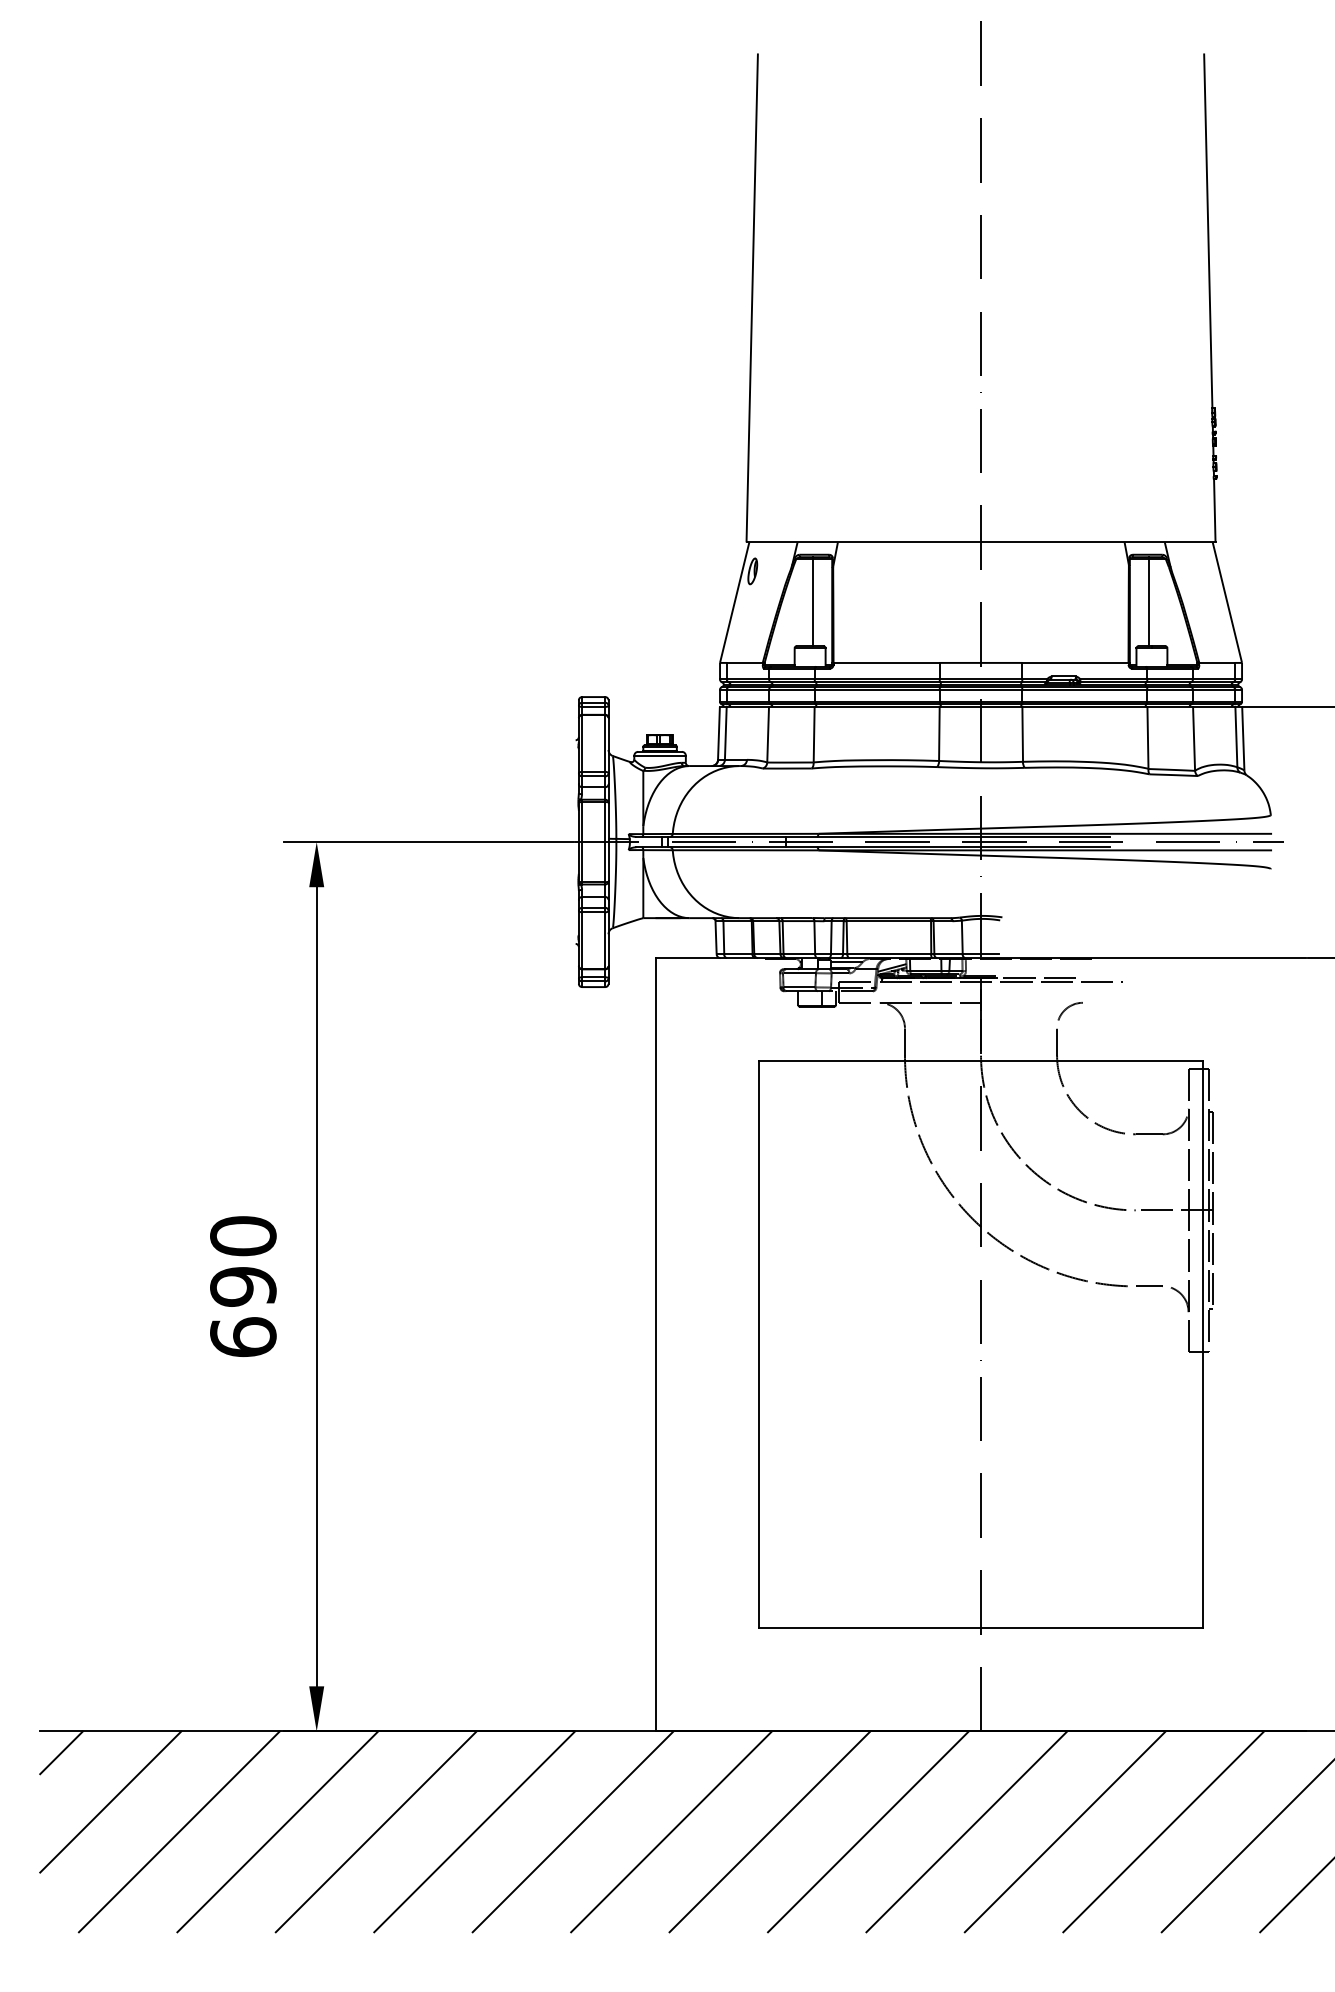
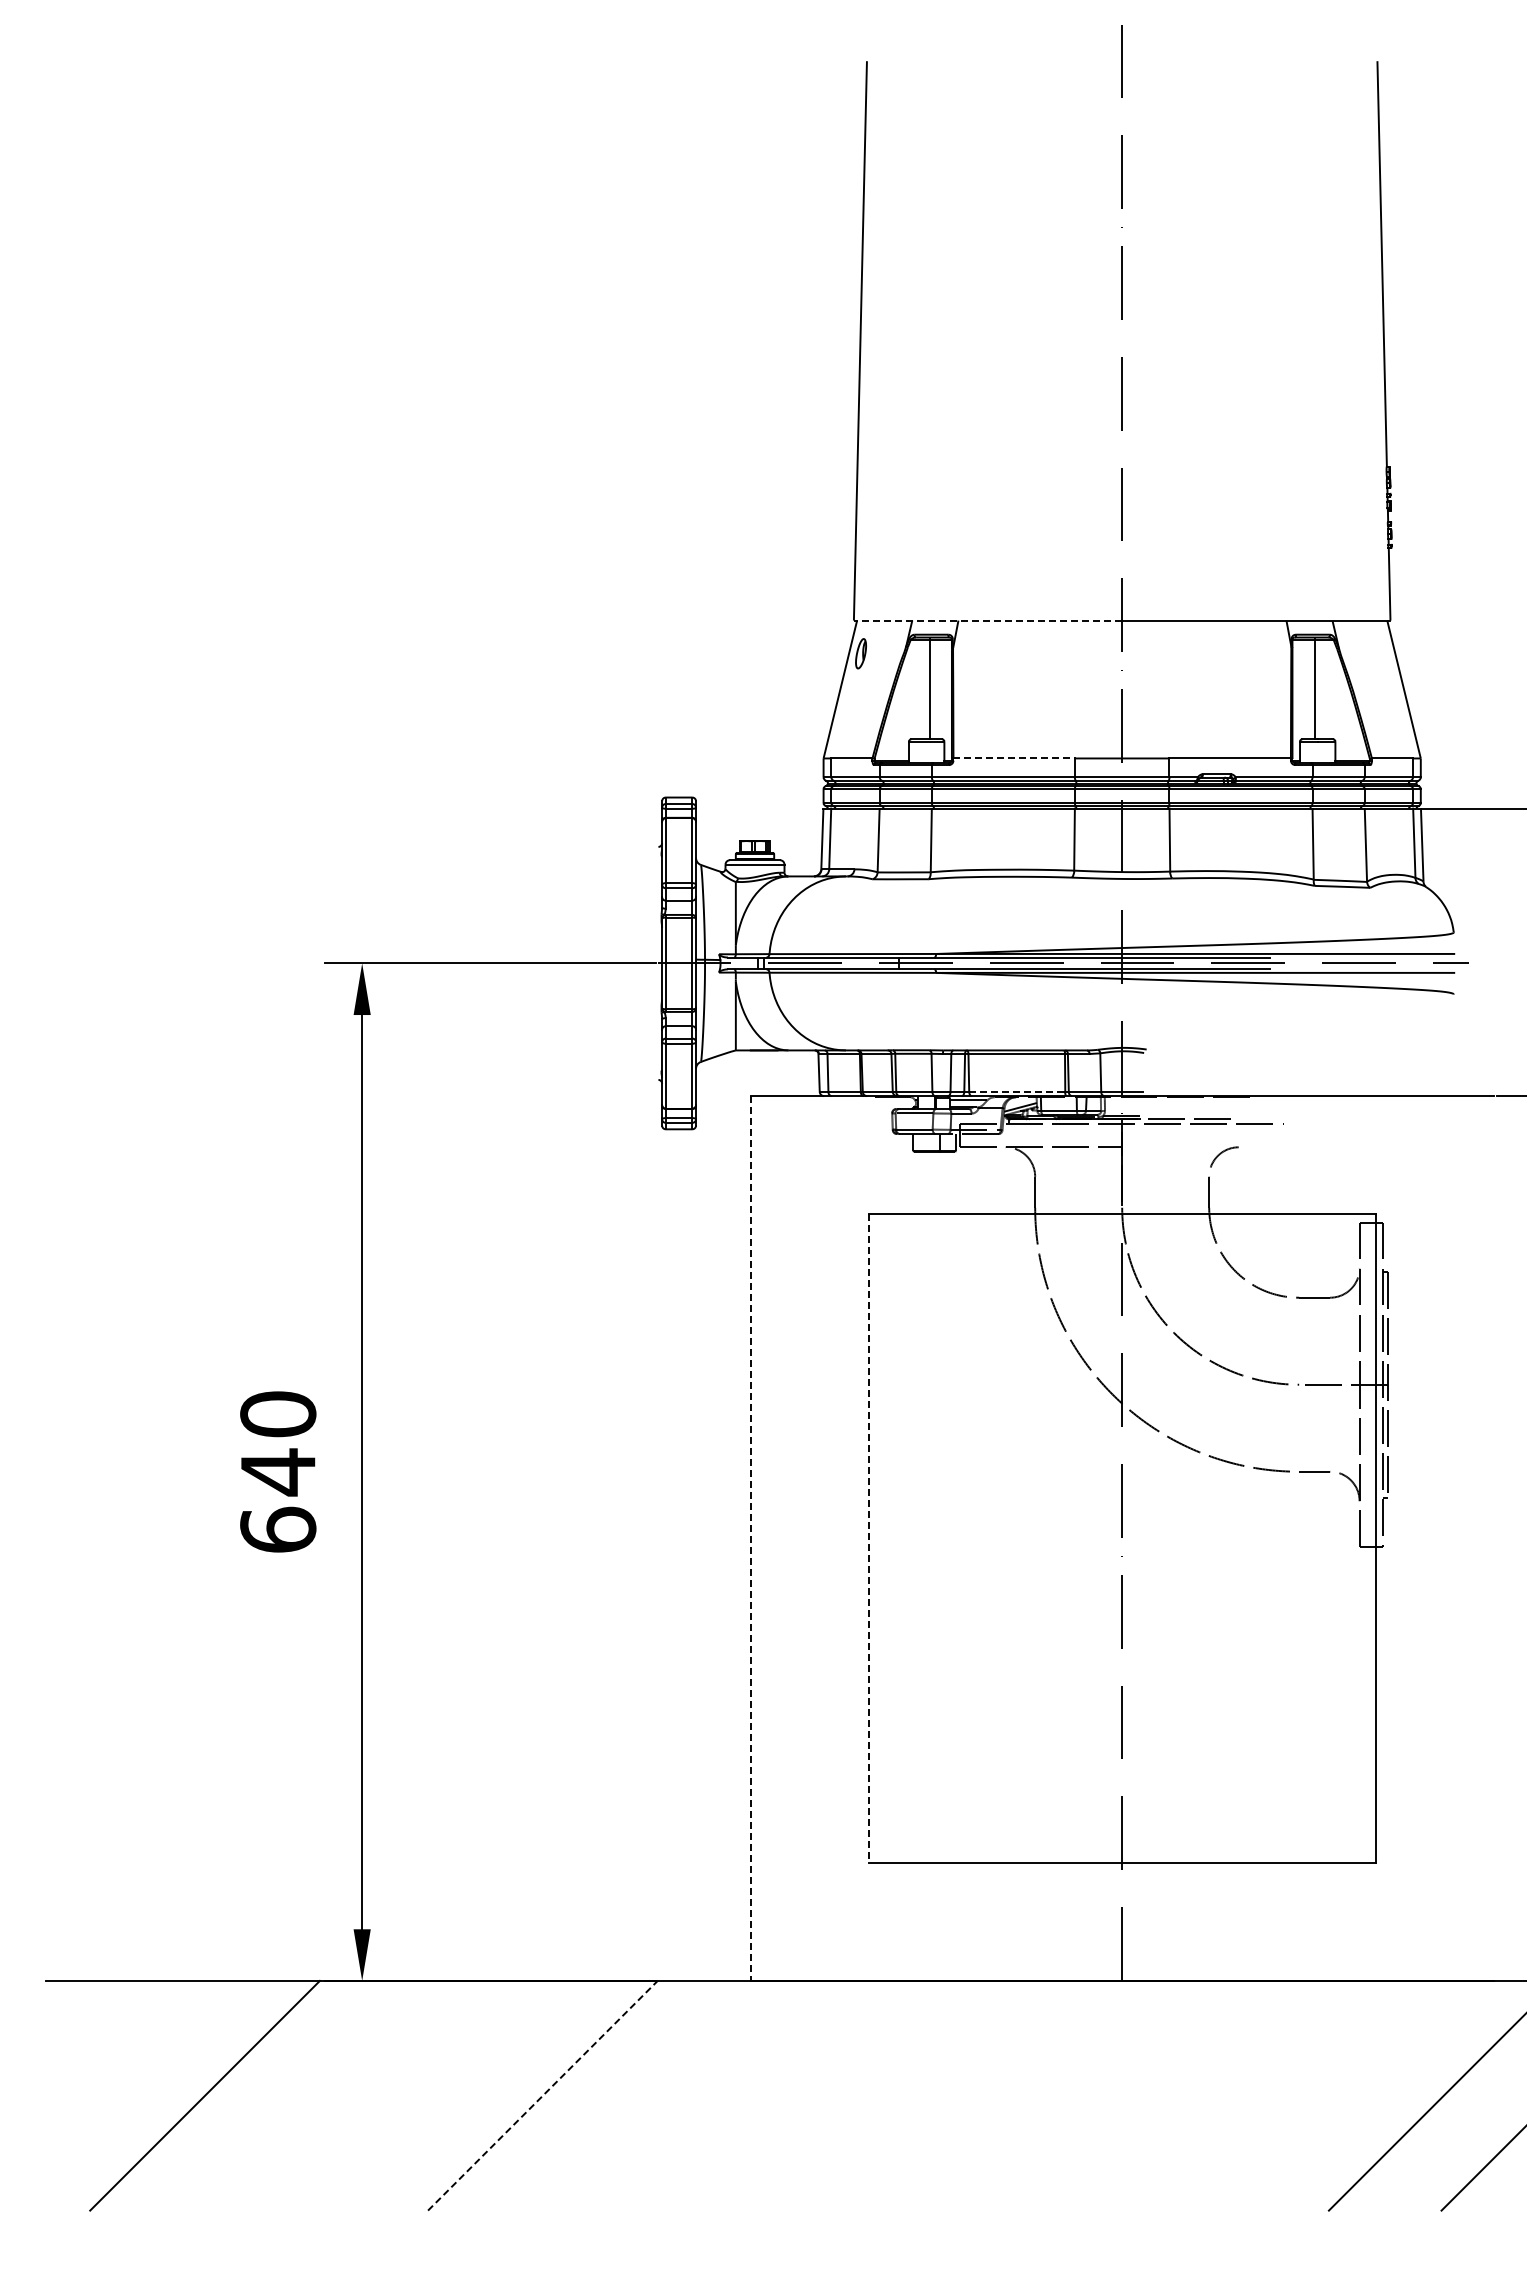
line: (863, 542) -> (987, 620), solid -> dashed
line: (886, 662) -> (1014, 758), solid -> dashed
line: (889, 954) -> (1017, 1091), solid -> dashed
text: (243, 1287) -> (278, 1472), 690 -> 640
line: (656, 1345) -> (750, 1539), solid -> dashed
line: (759, 1345) -> (868, 1539), solid -> dashed
line: (60, 1752) -> (69, 2004), removed
line: (110, 1801) -> (126, 2061), removed
line: (277, 1831) -> (317, 2095), removed
line: (376, 1831) -> (430, 2095), removed
line: (475, 1831) -> (543, 2095), solid -> dashed
line: (573, 1831) -> (655, 2095), removed
line: (670, 1831) -> (767, 2095), removed
line: (769, 1831) -> (880, 2095), removed
line: (868, 1831) -> (993, 2095), removed
line: (966, 1831) -> (1105, 2095), removed
line: (1065, 1831) -> (1218, 2095), removed
line: (1163, 1831) -> (1331, 2095), removed

